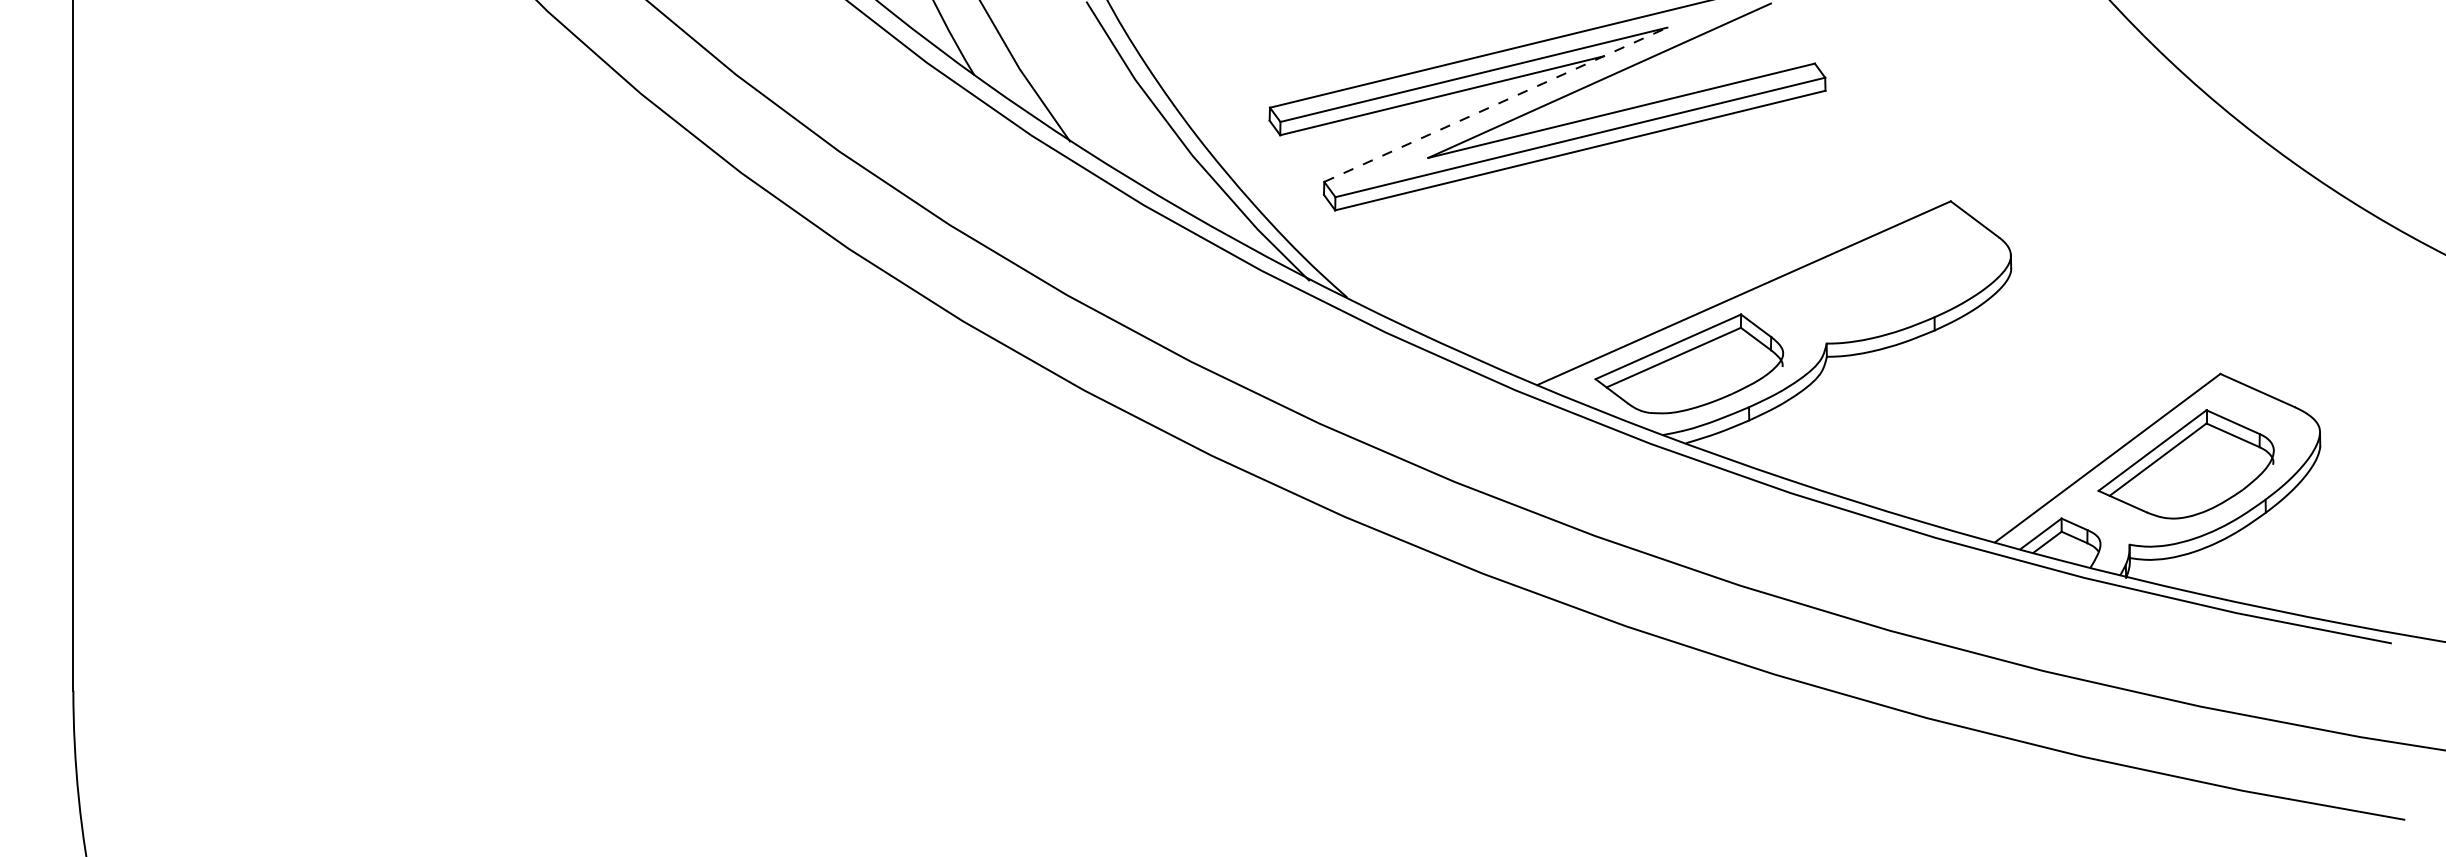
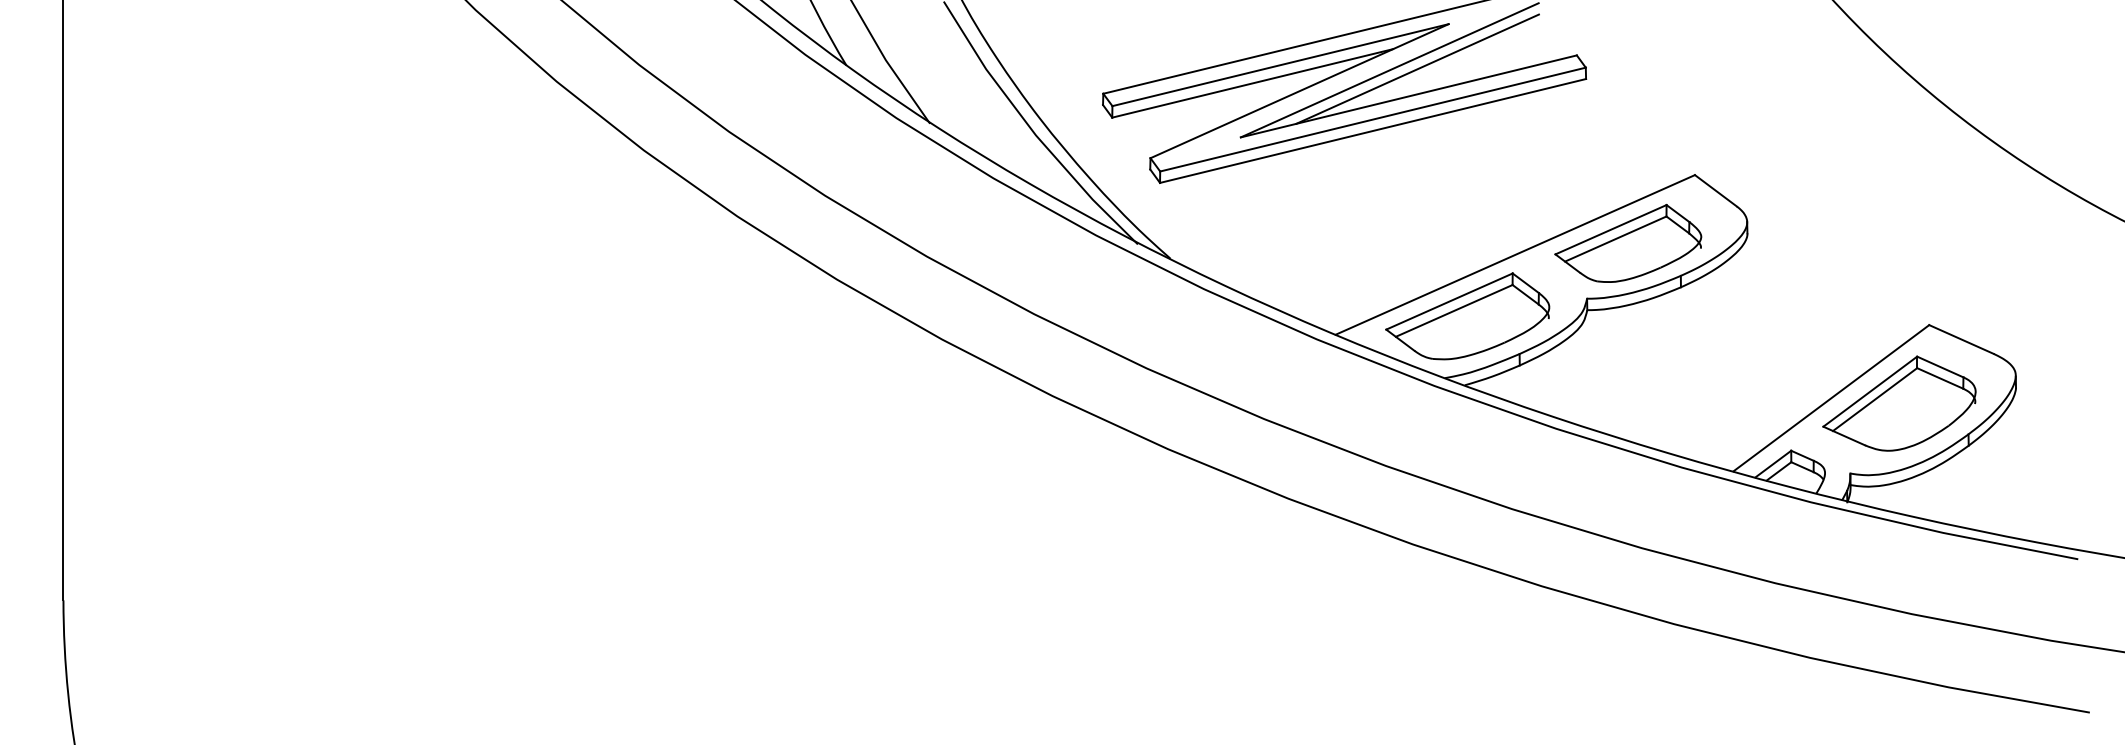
line: (1631, 79) -> (1417, 69), added
line: (1496, 104) -> (1300, 90), dashed -> solid
part: (1873, 279) -> (1627, 243), added

